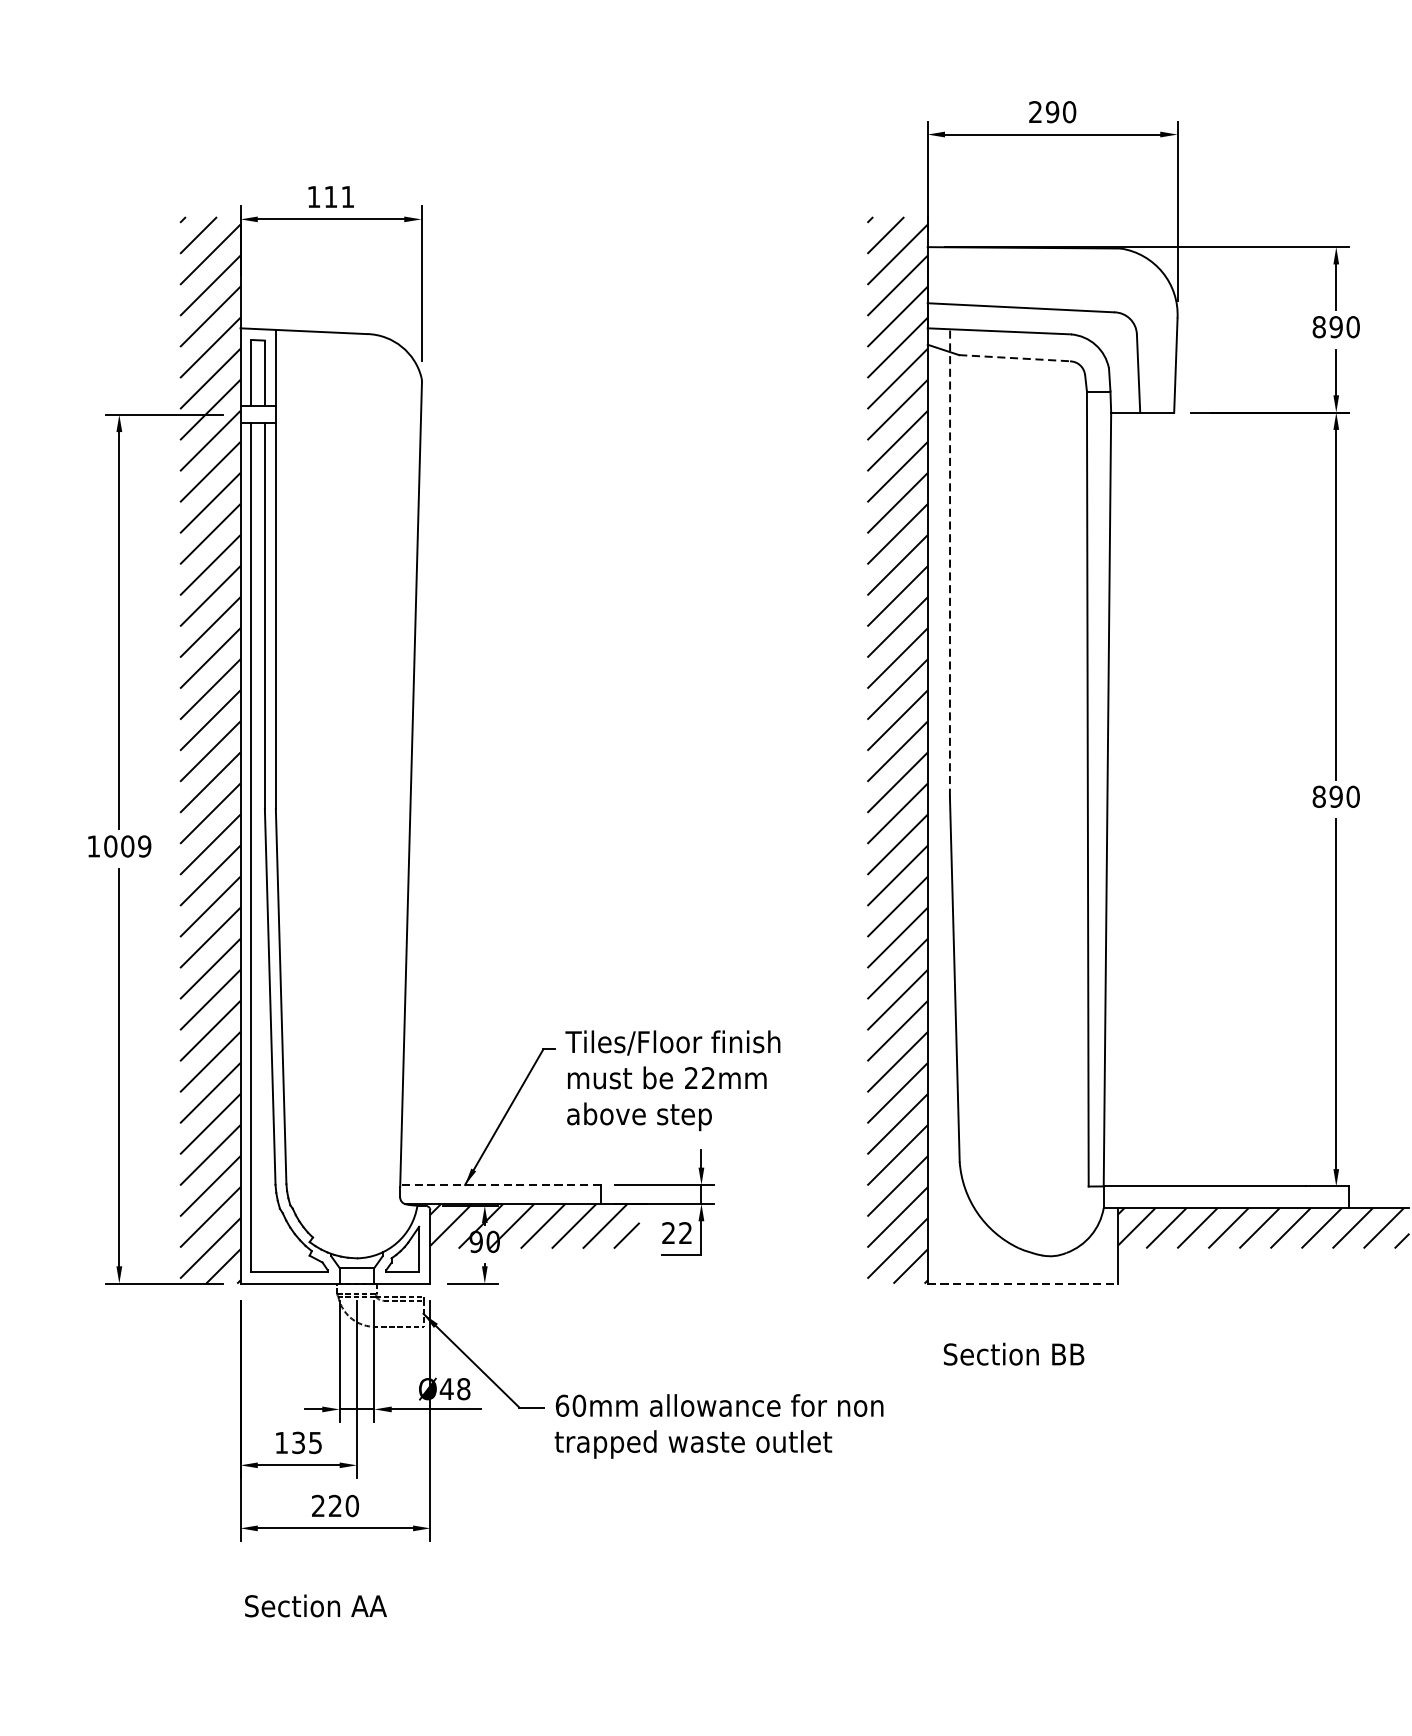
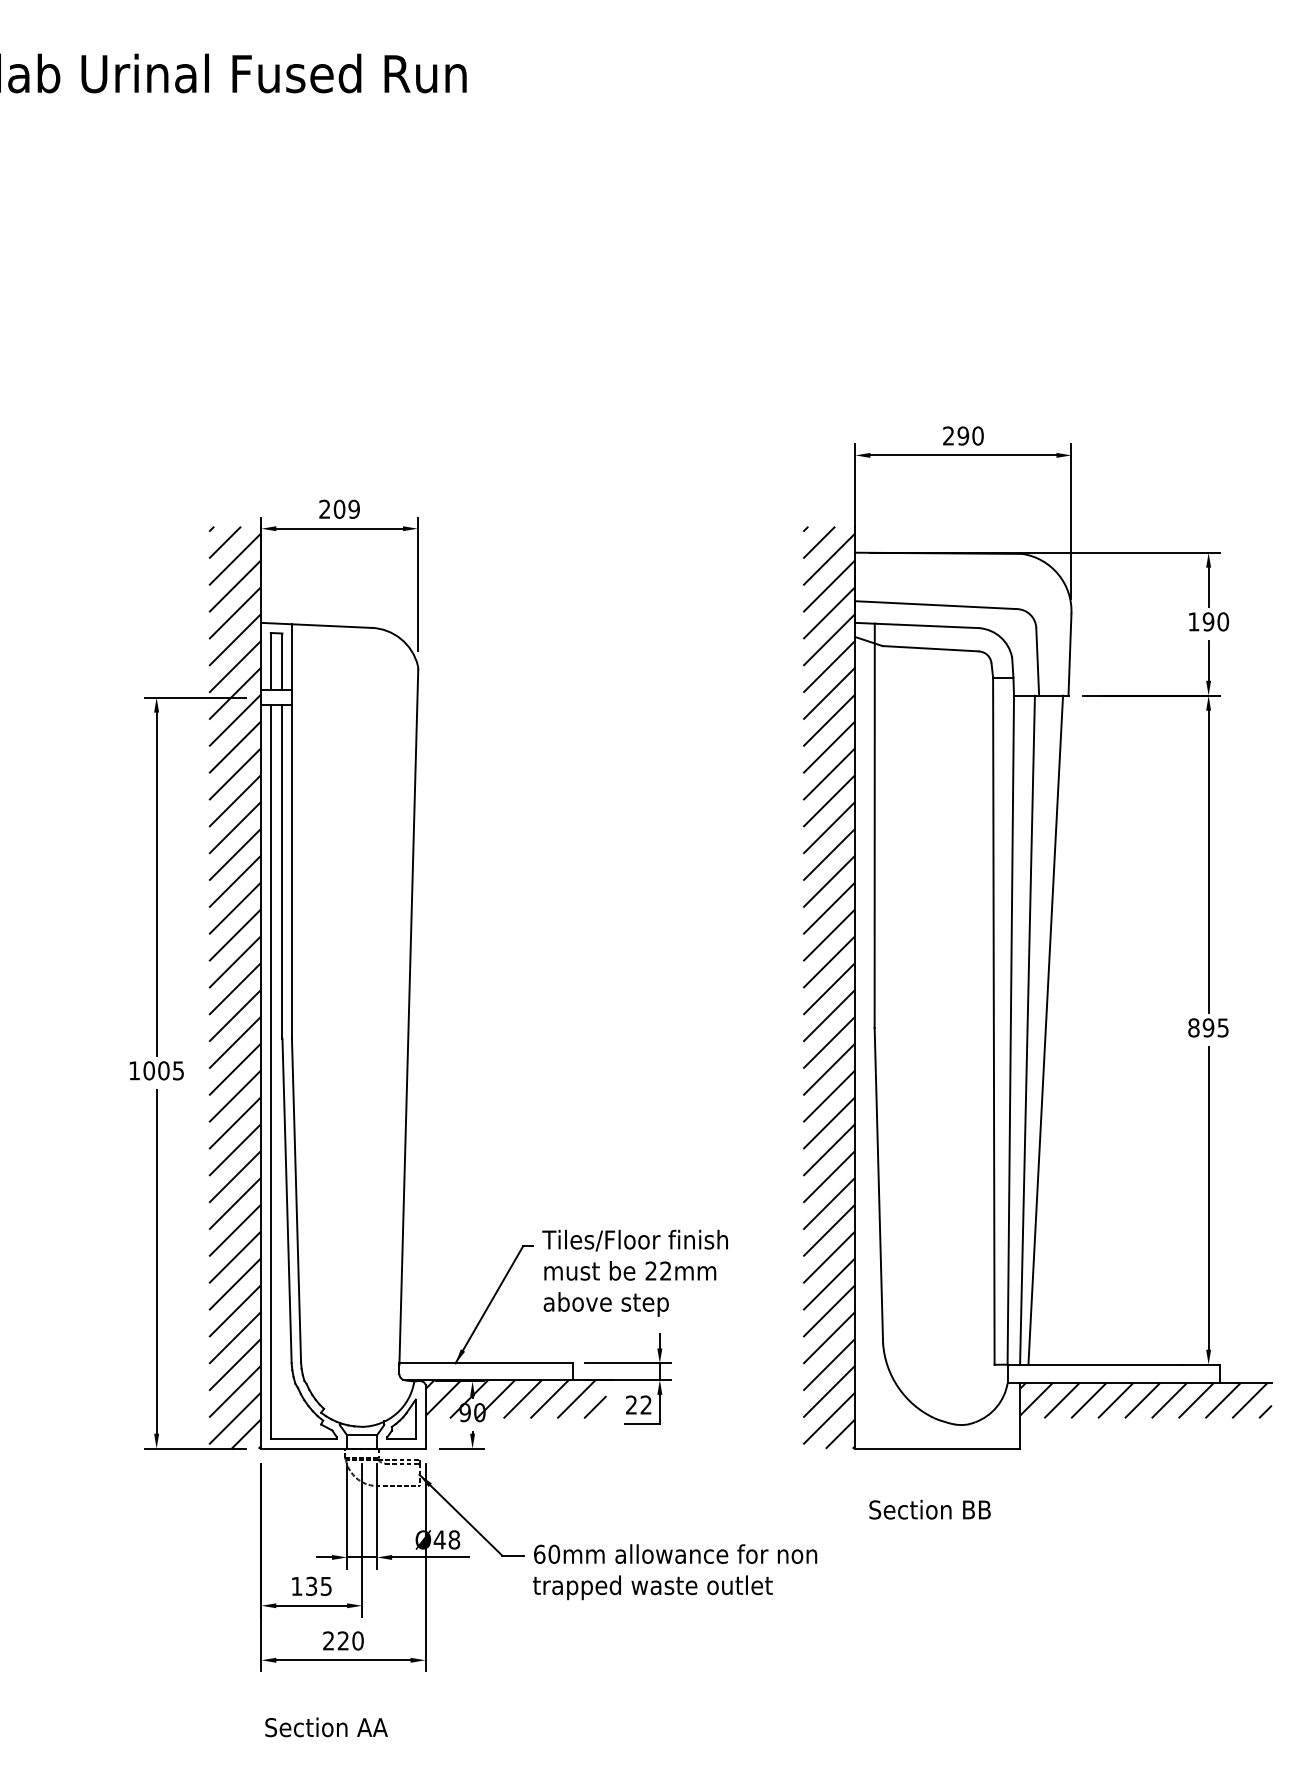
text: (330, 195) -> (339, 508), 111 -> 209
text: (1318, 326) -> (1193, 621), 890 -> 190
line: (1014, 357) -> (930, 648), dashed -> solid
line: (949, 562) -> (874, 825), dashed -> solid
text: (1352, 796) -> (1222, 1027), 890 -> 895
line: (1126, 798) -> (1027, 1029), added
line: (1147, 798) -> (1045, 1029), added
text: (144, 846) -> (178, 1070), 1009 -> 1005
line: (500, 1185) -> (486, 1363), dashed -> solid
line: (1023, 1283) -> (938, 1448), dashed -> solid

